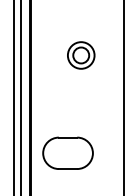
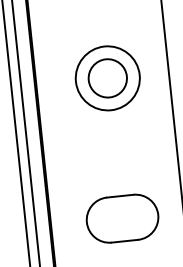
part: (81, 55) -> (108, 78), size x1.67
part: (67, 152) -> (121, 217), moved

